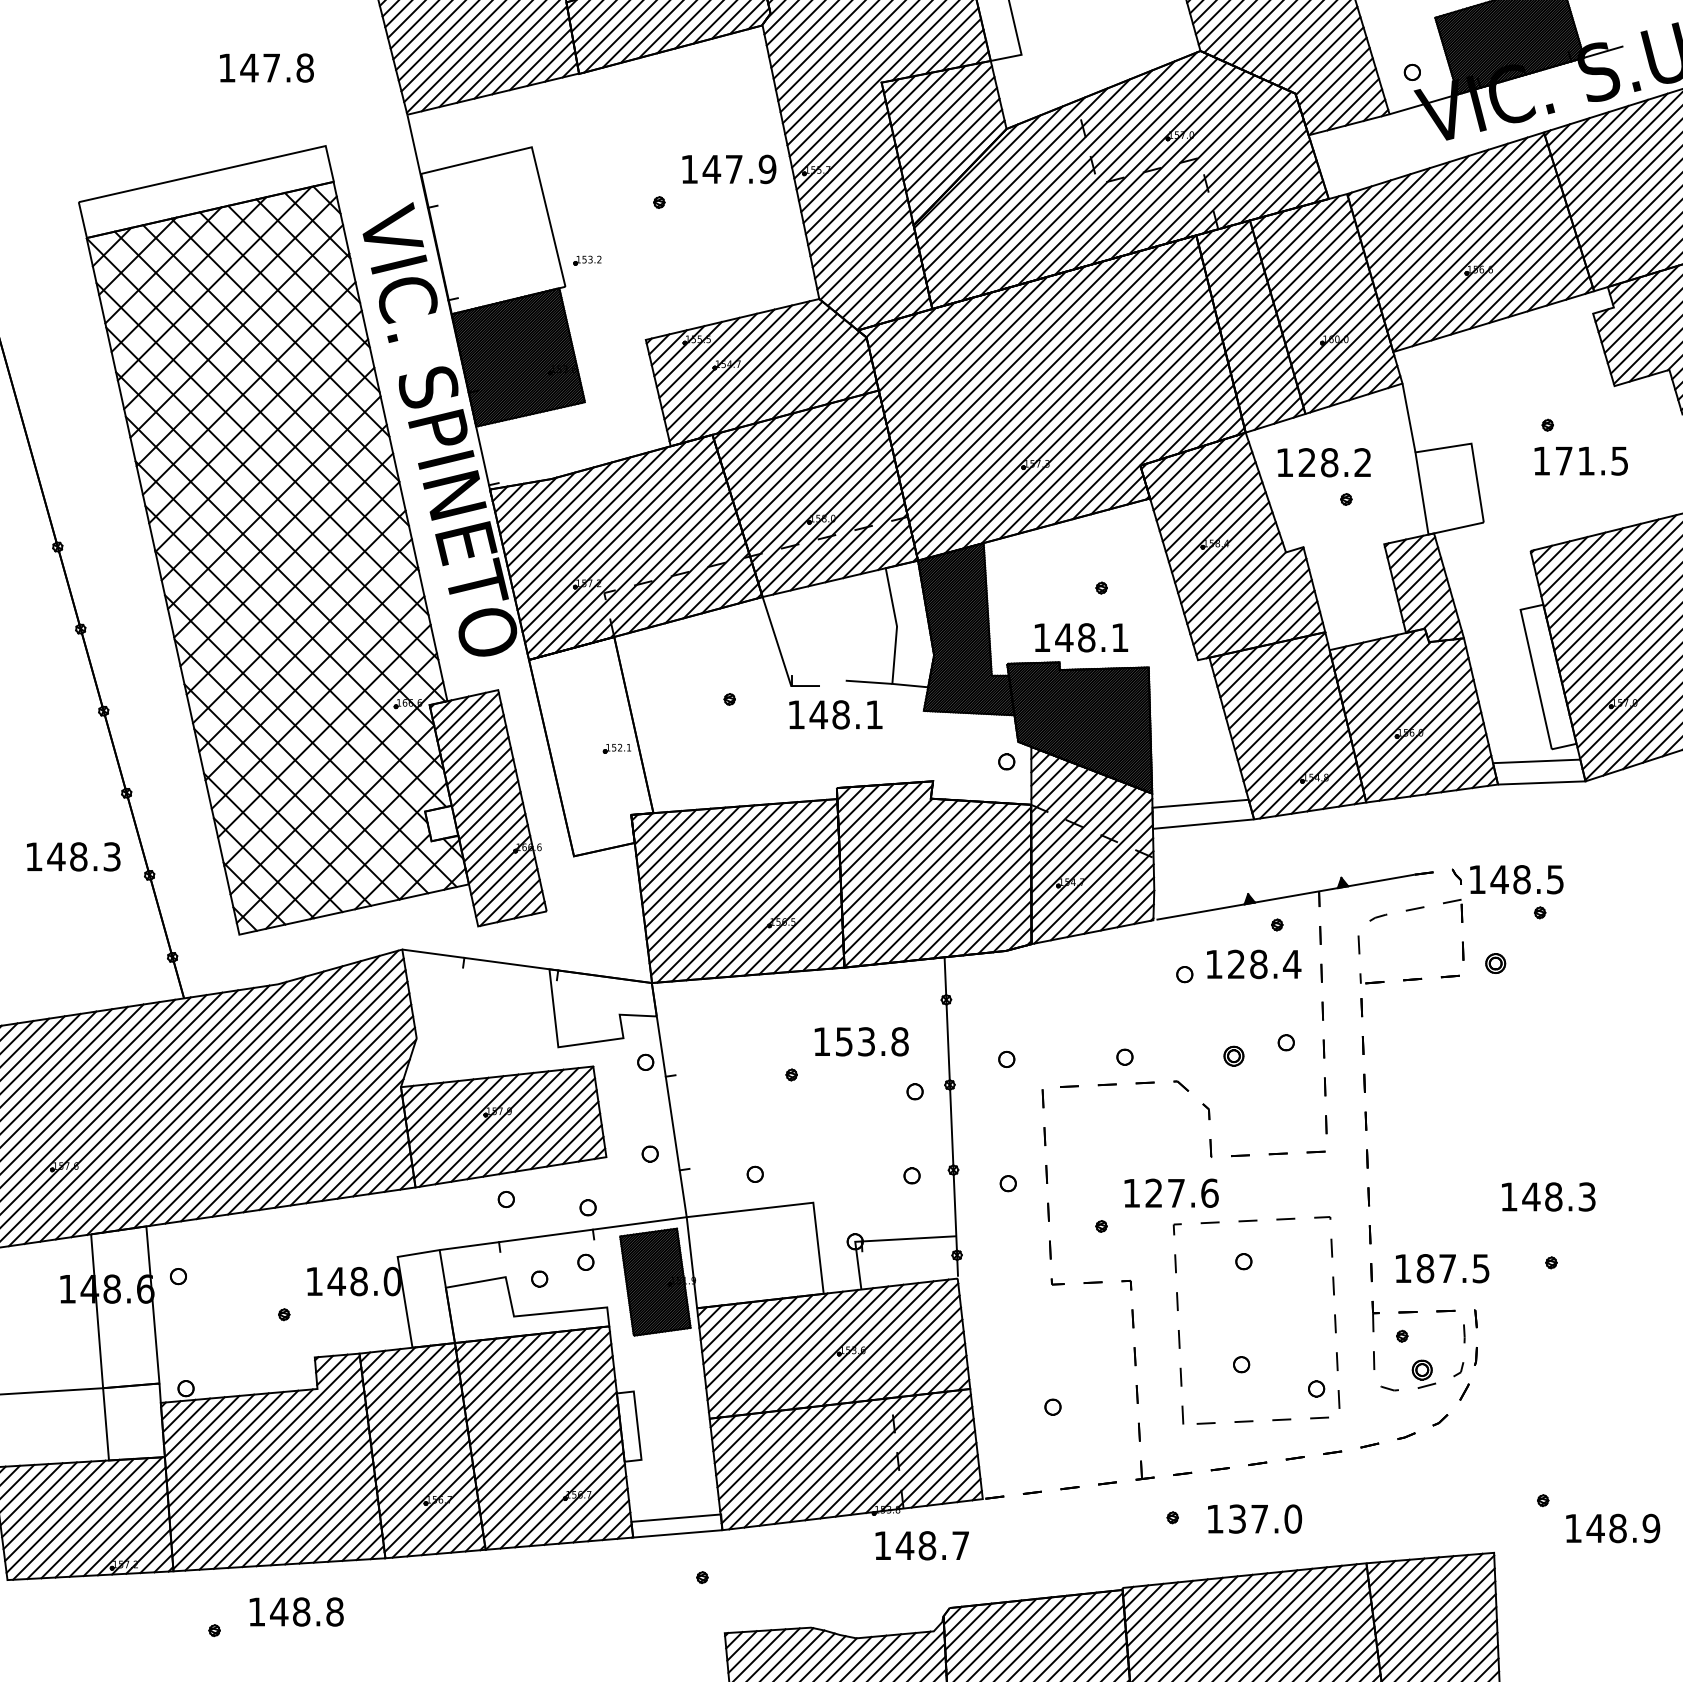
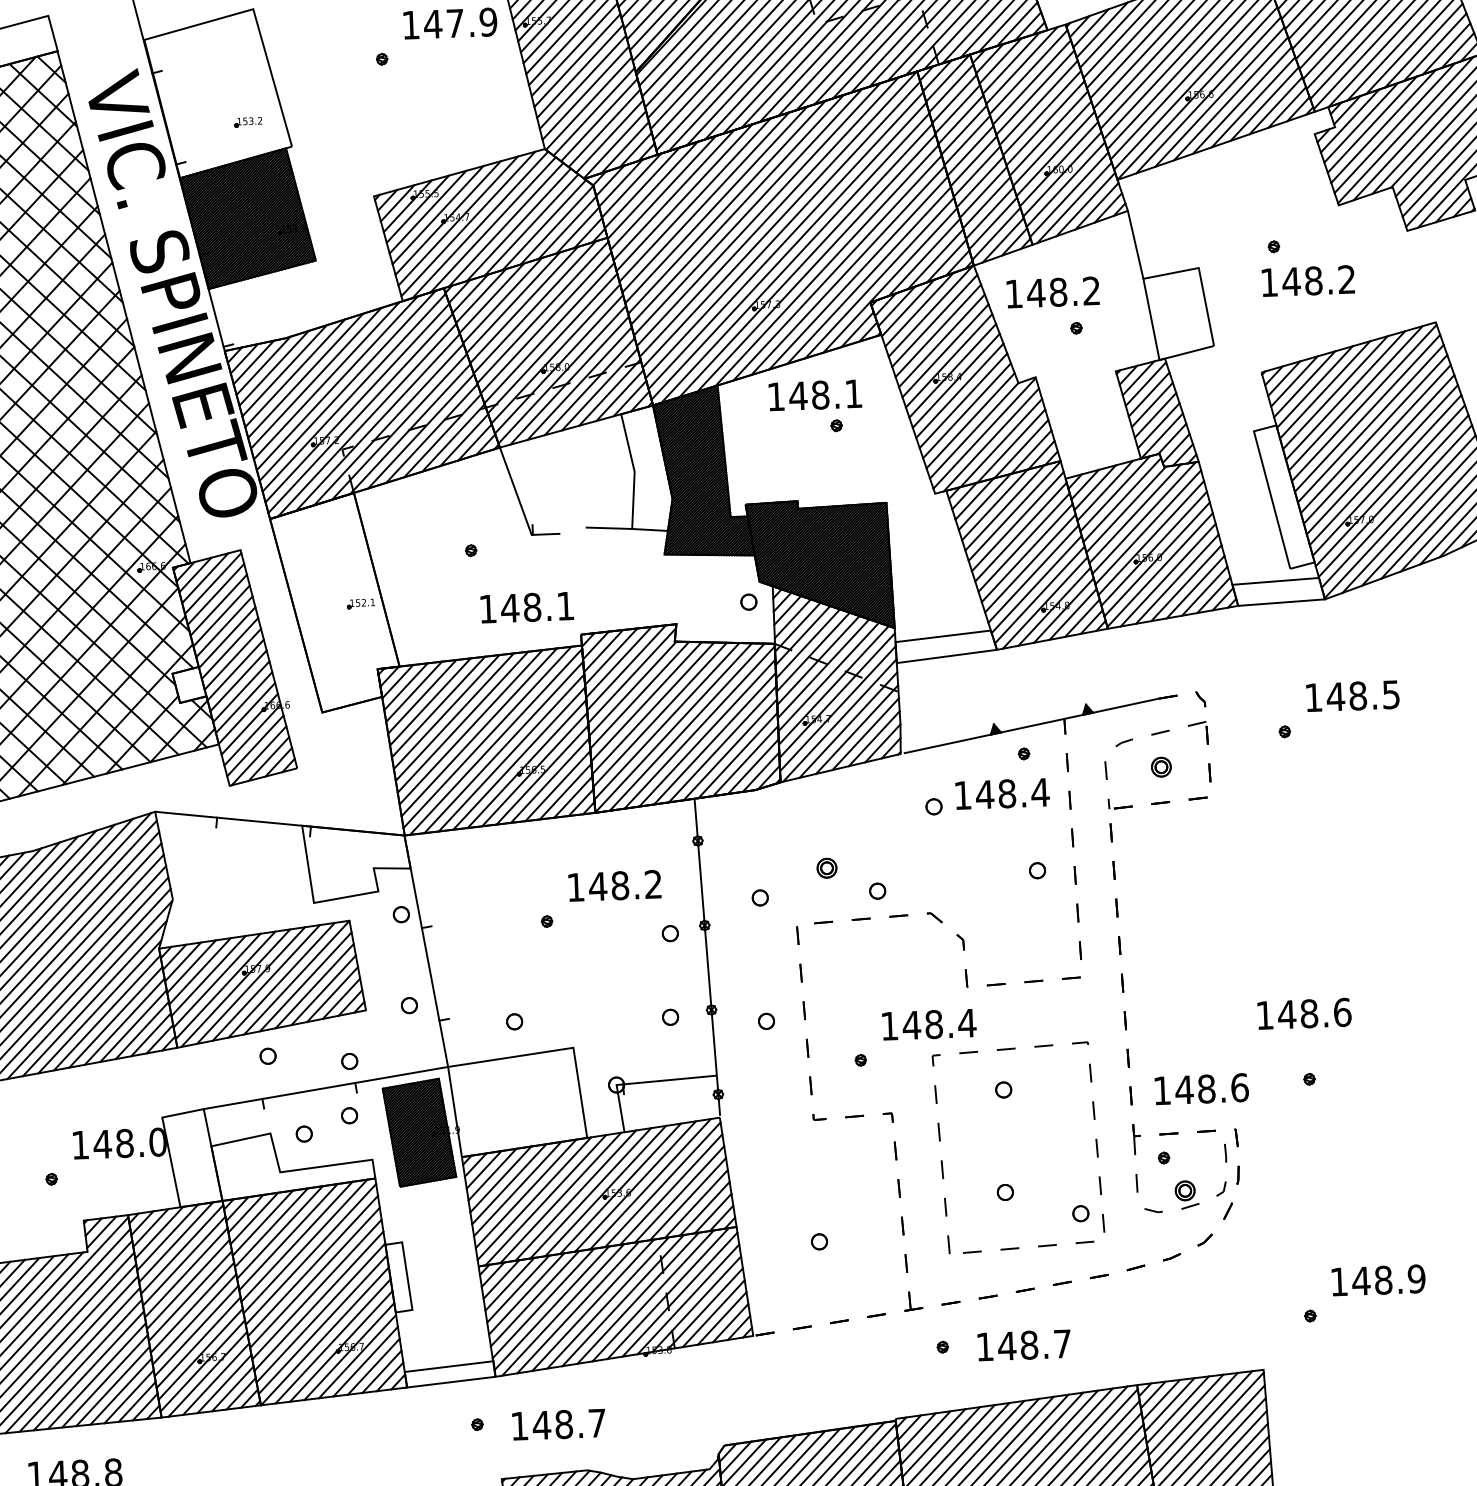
part: (587, 260) -> (248, 122), moved
text: (1590, 460) -> (1317, 280), 171.5 -> 148.2
text: (1307, 462) -> (1036, 292), 128.2 -> 148.2
text: (1081, 637) -> (815, 395), moved
text: (835, 714) -> (526, 607), moved
text: (1516, 879) -> (1352, 696), moved
text: (1236, 963) -> (984, 793), 128.4 -> 148.4
part: (1495, 963) -> (1161, 767), moved
text: (871, 1041) -> (625, 885), 153.8 -> 148.2
part: (1233, 1055) -> (826, 867), moved
text: (1181, 1192) -> (939, 1023), 127.6 -> 148.4
text: (1587, 1196) -> (1342, 1012), 148.3 -> 148.6
text: (1453, 1268) -> (1212, 1088), 187.5 -> 148.6
text: (1265, 1518) -> (1035, 1344), 137.0 -> 148.7
text: (1613, 1528) -> (1379, 1280), moved
text: (921, 1545) -> (558, 1424), moved

